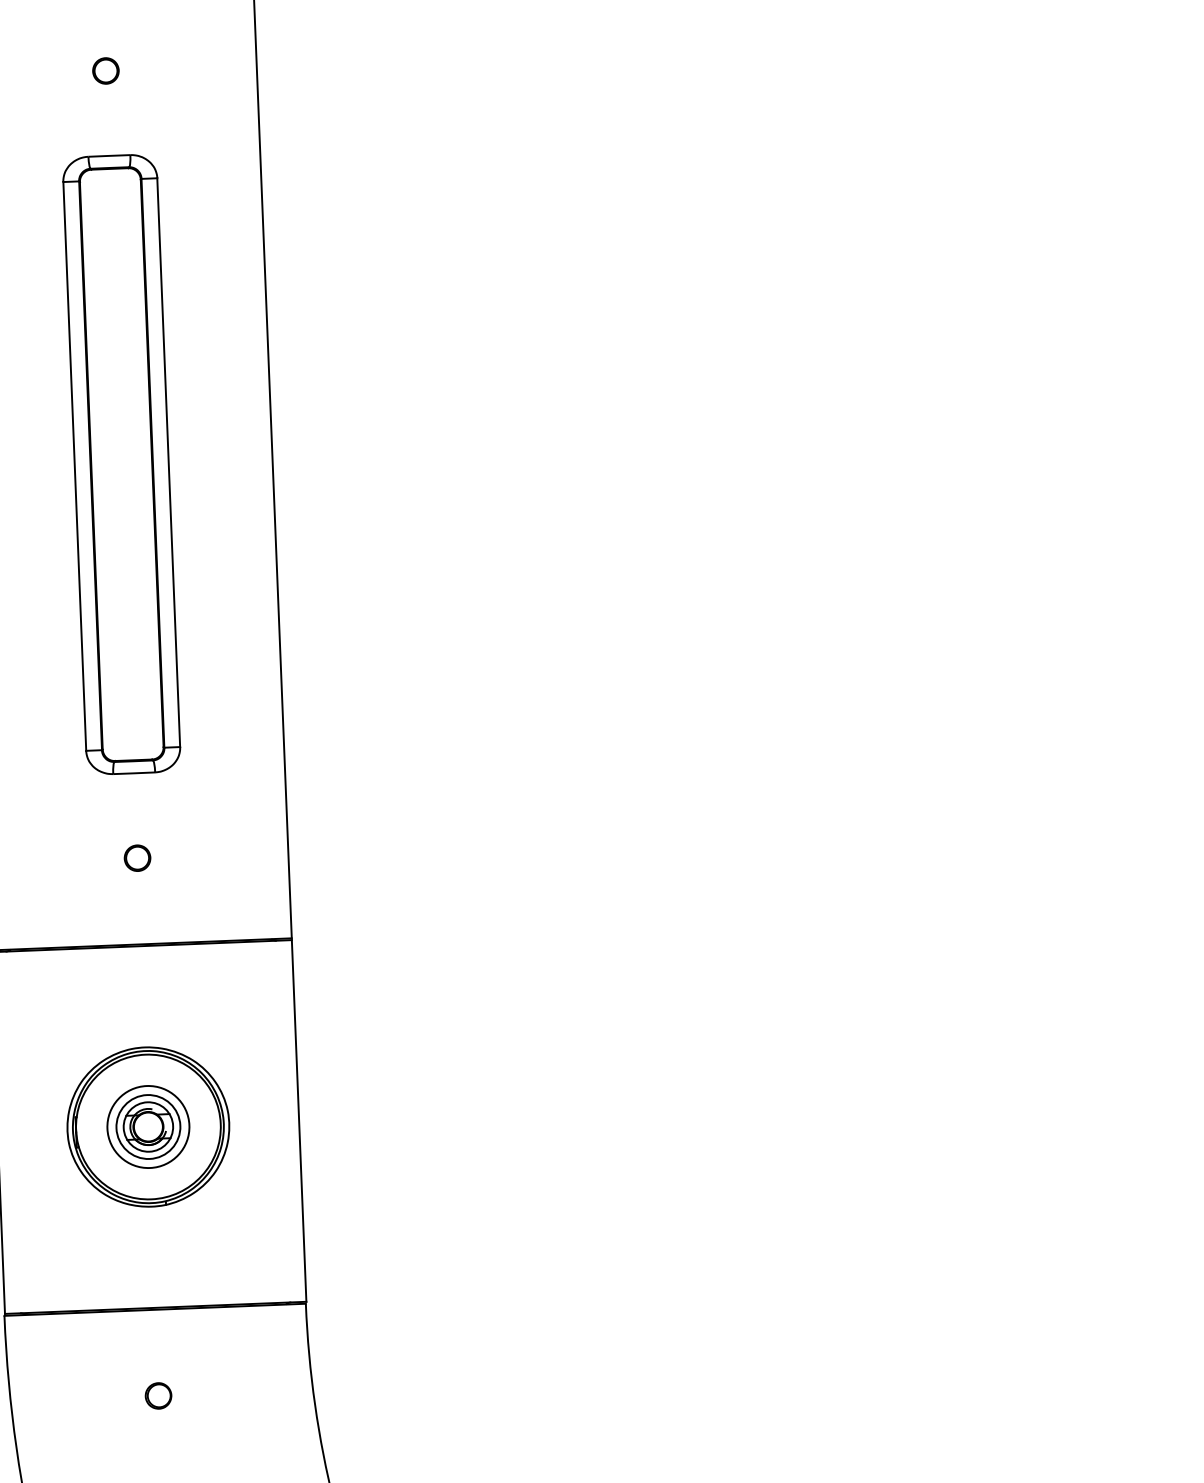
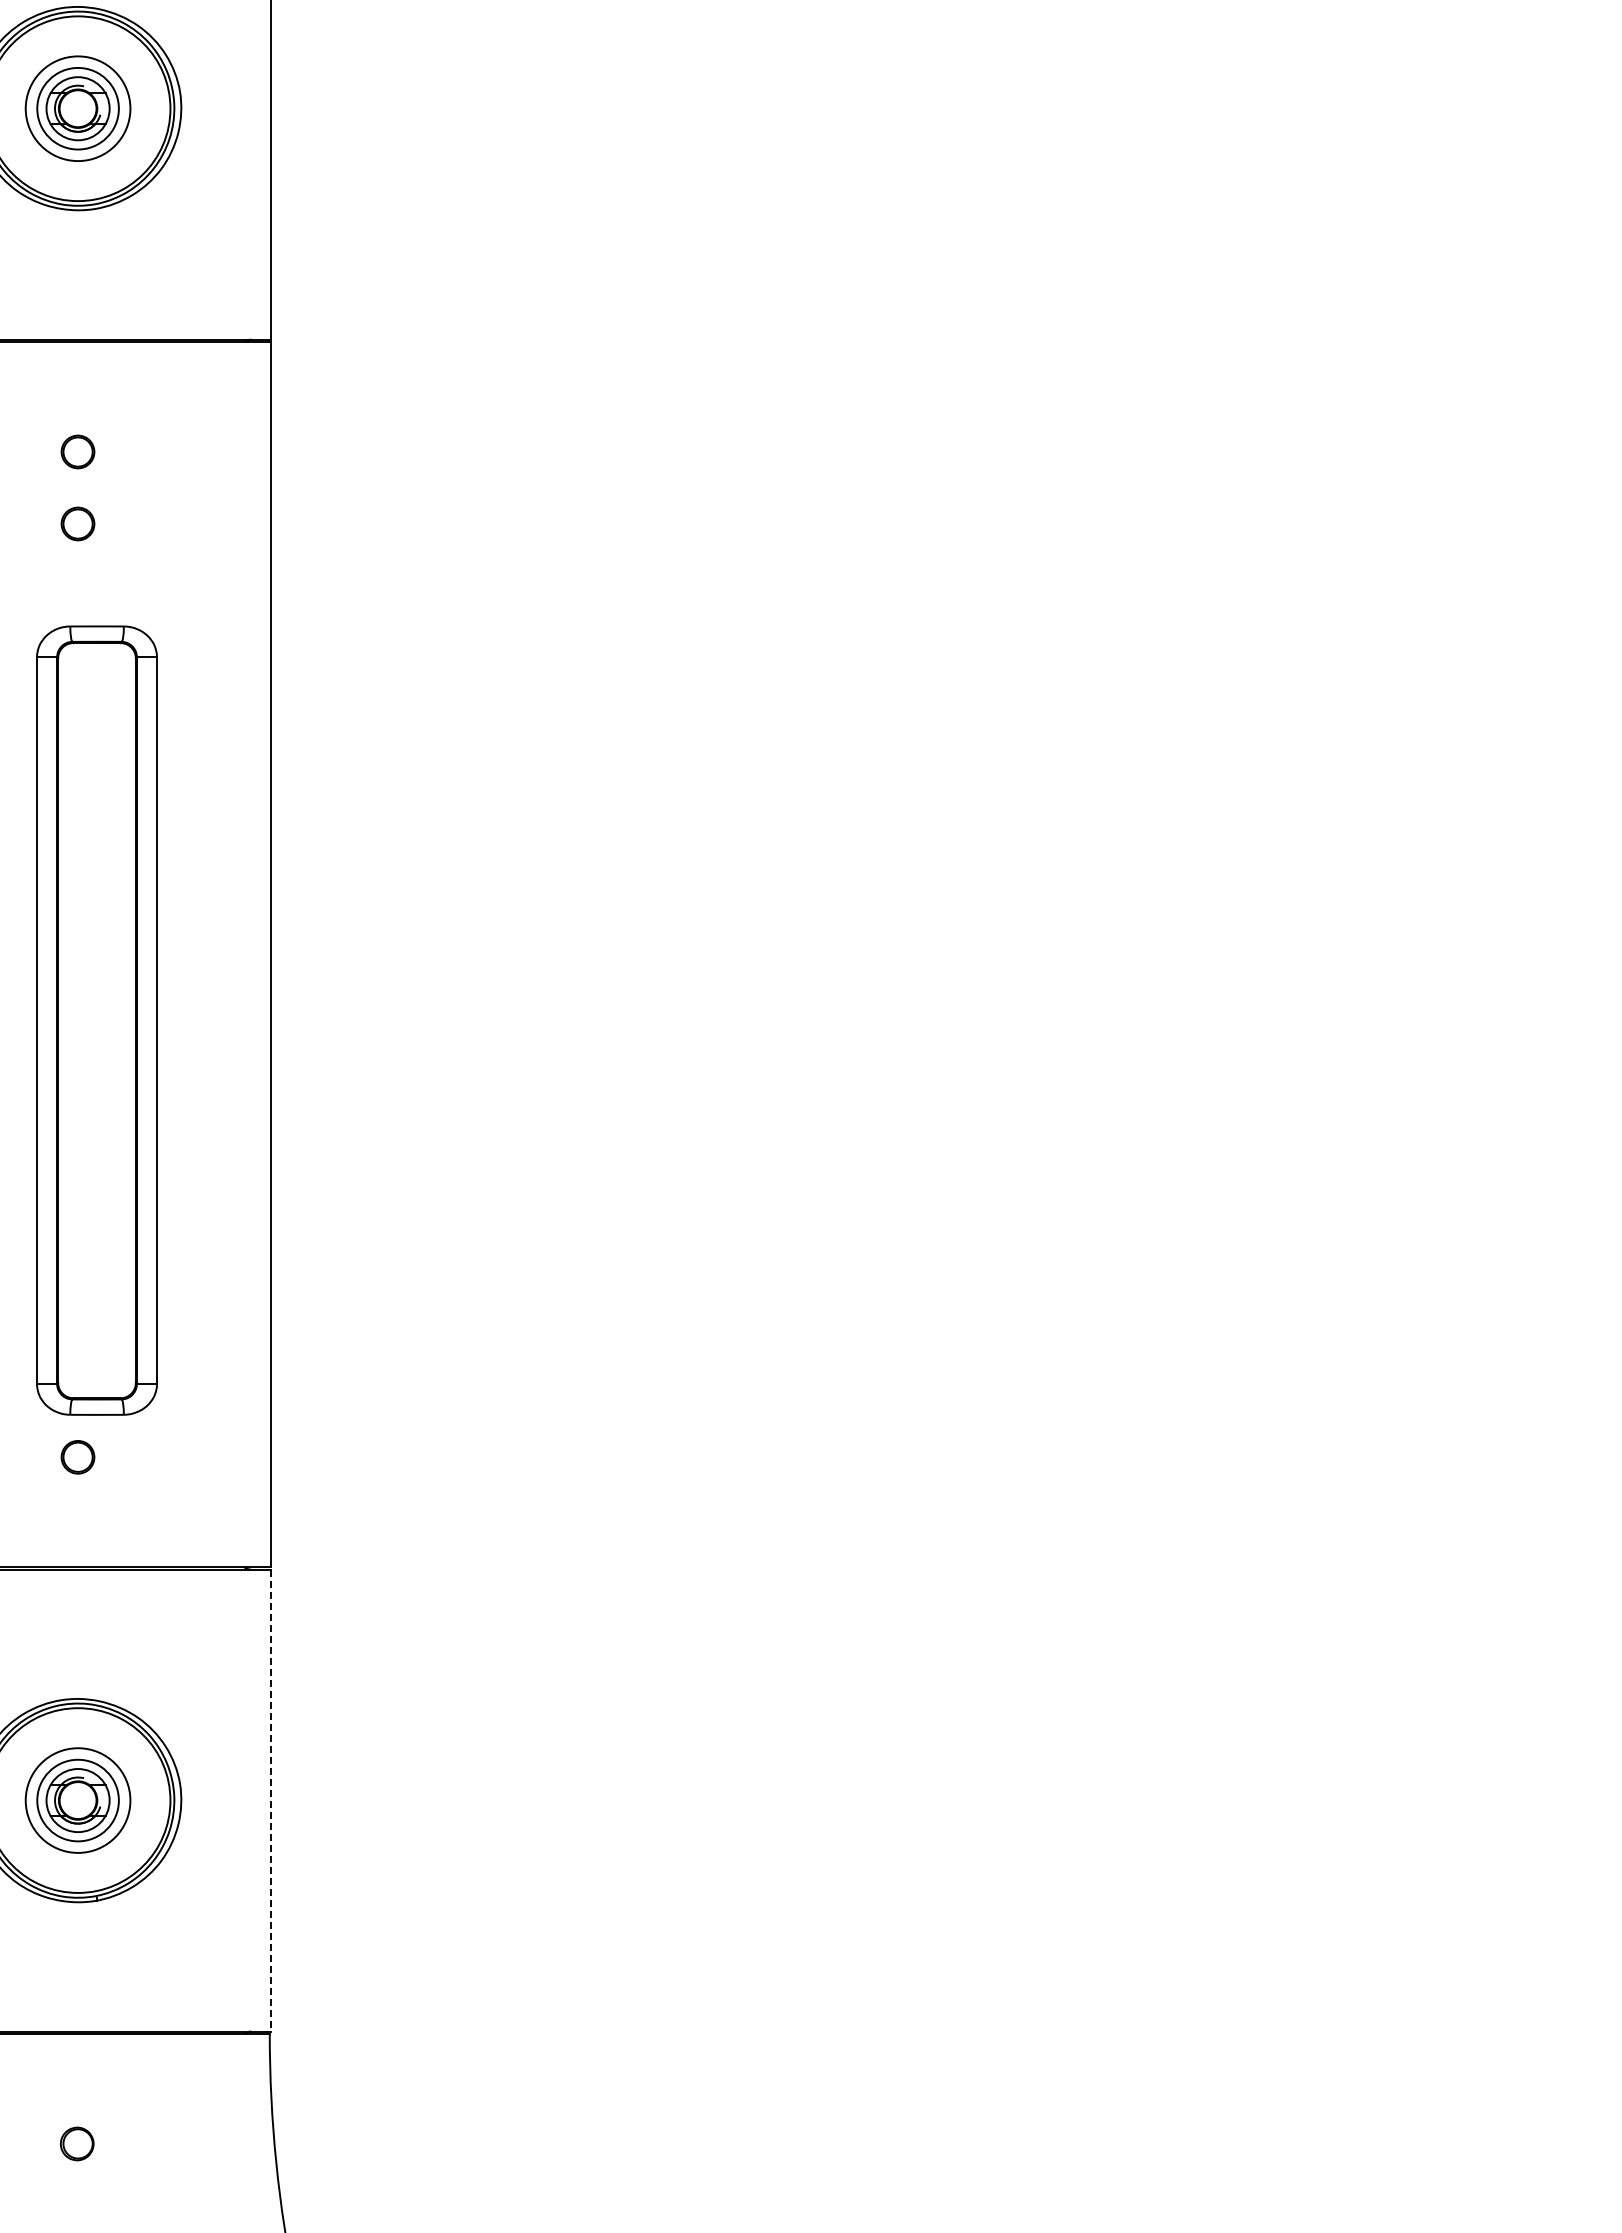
part: (107, 127) -> (77, 523), added
part: (121, 464) -> (96, 1020), moved
line: (299, 1120) -> (270, 1800), solid -> dashed

